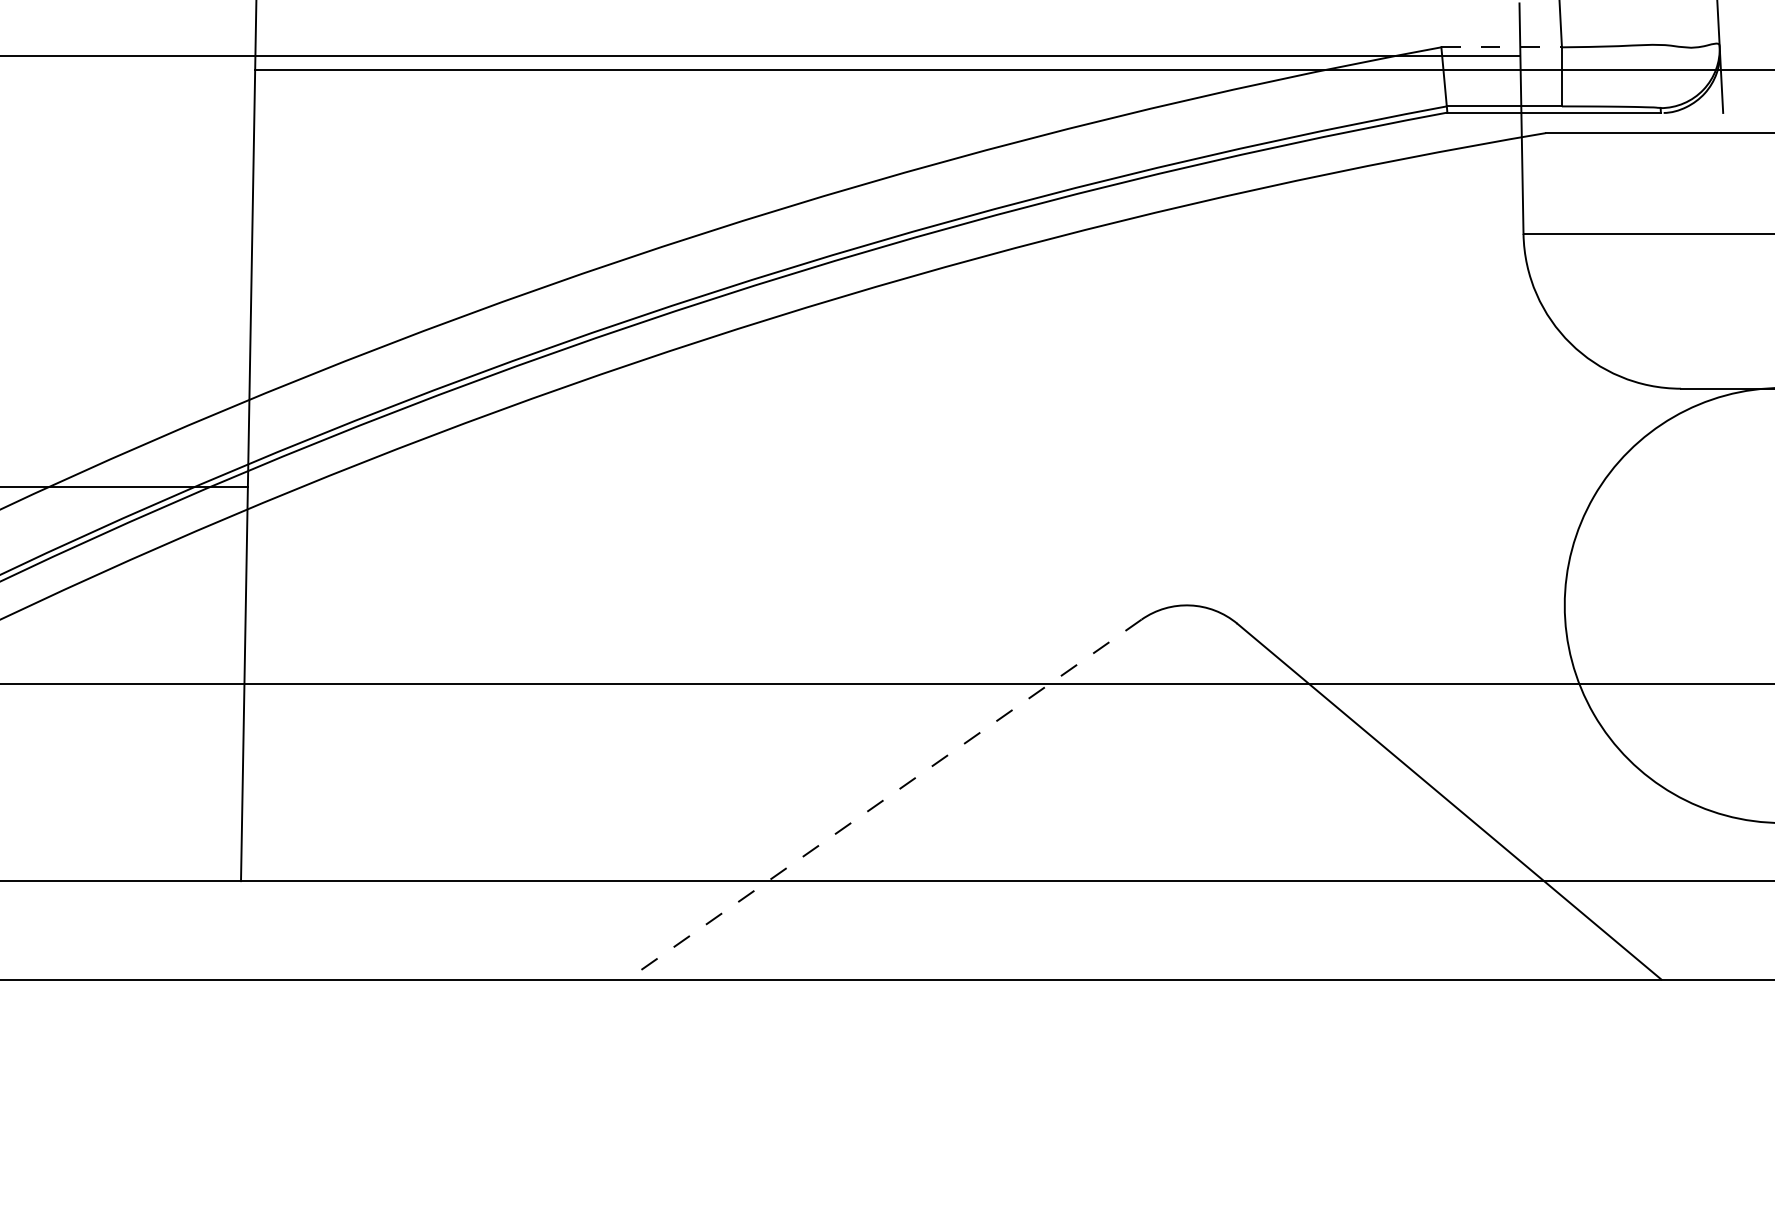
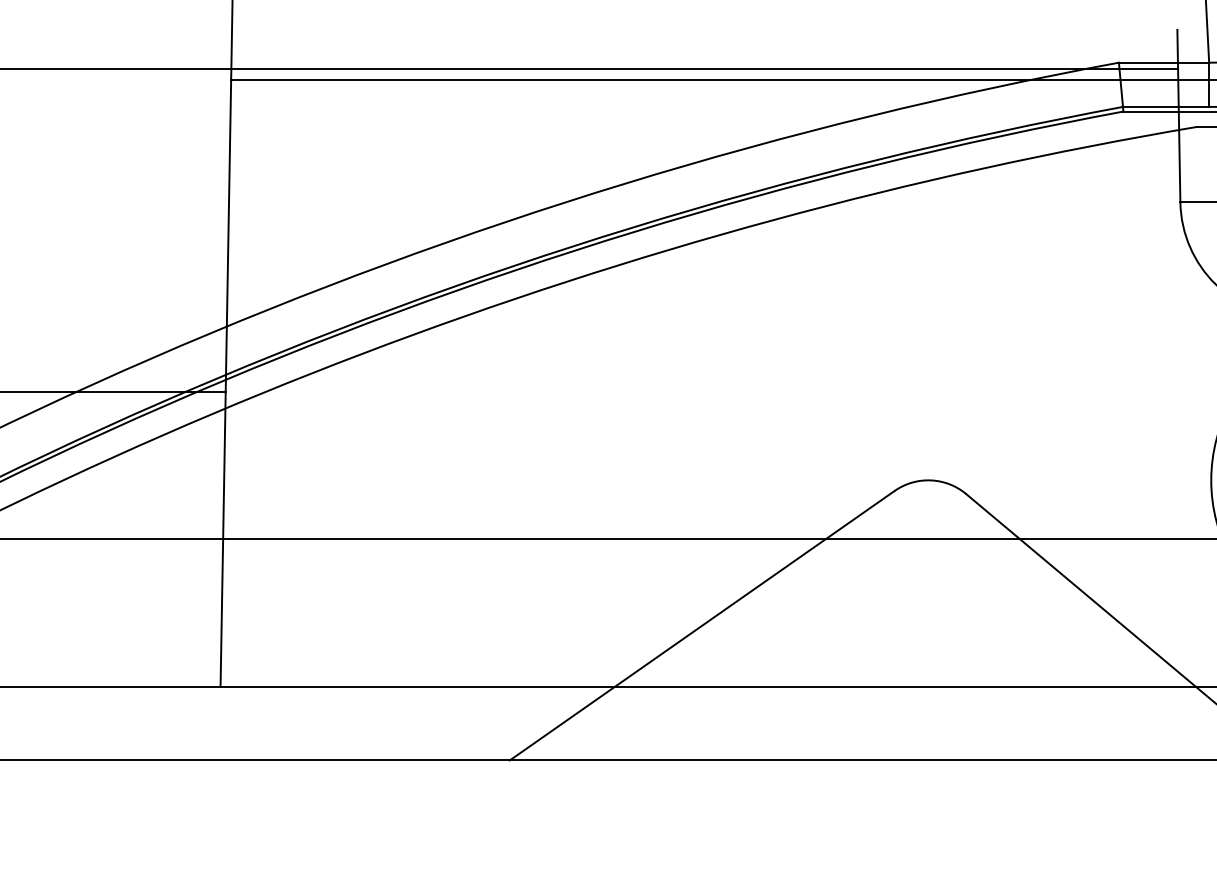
line: (1502, 47) -> (1164, 62), dashed -> solid
line: (884, 799) -> (702, 625), dashed -> solid

